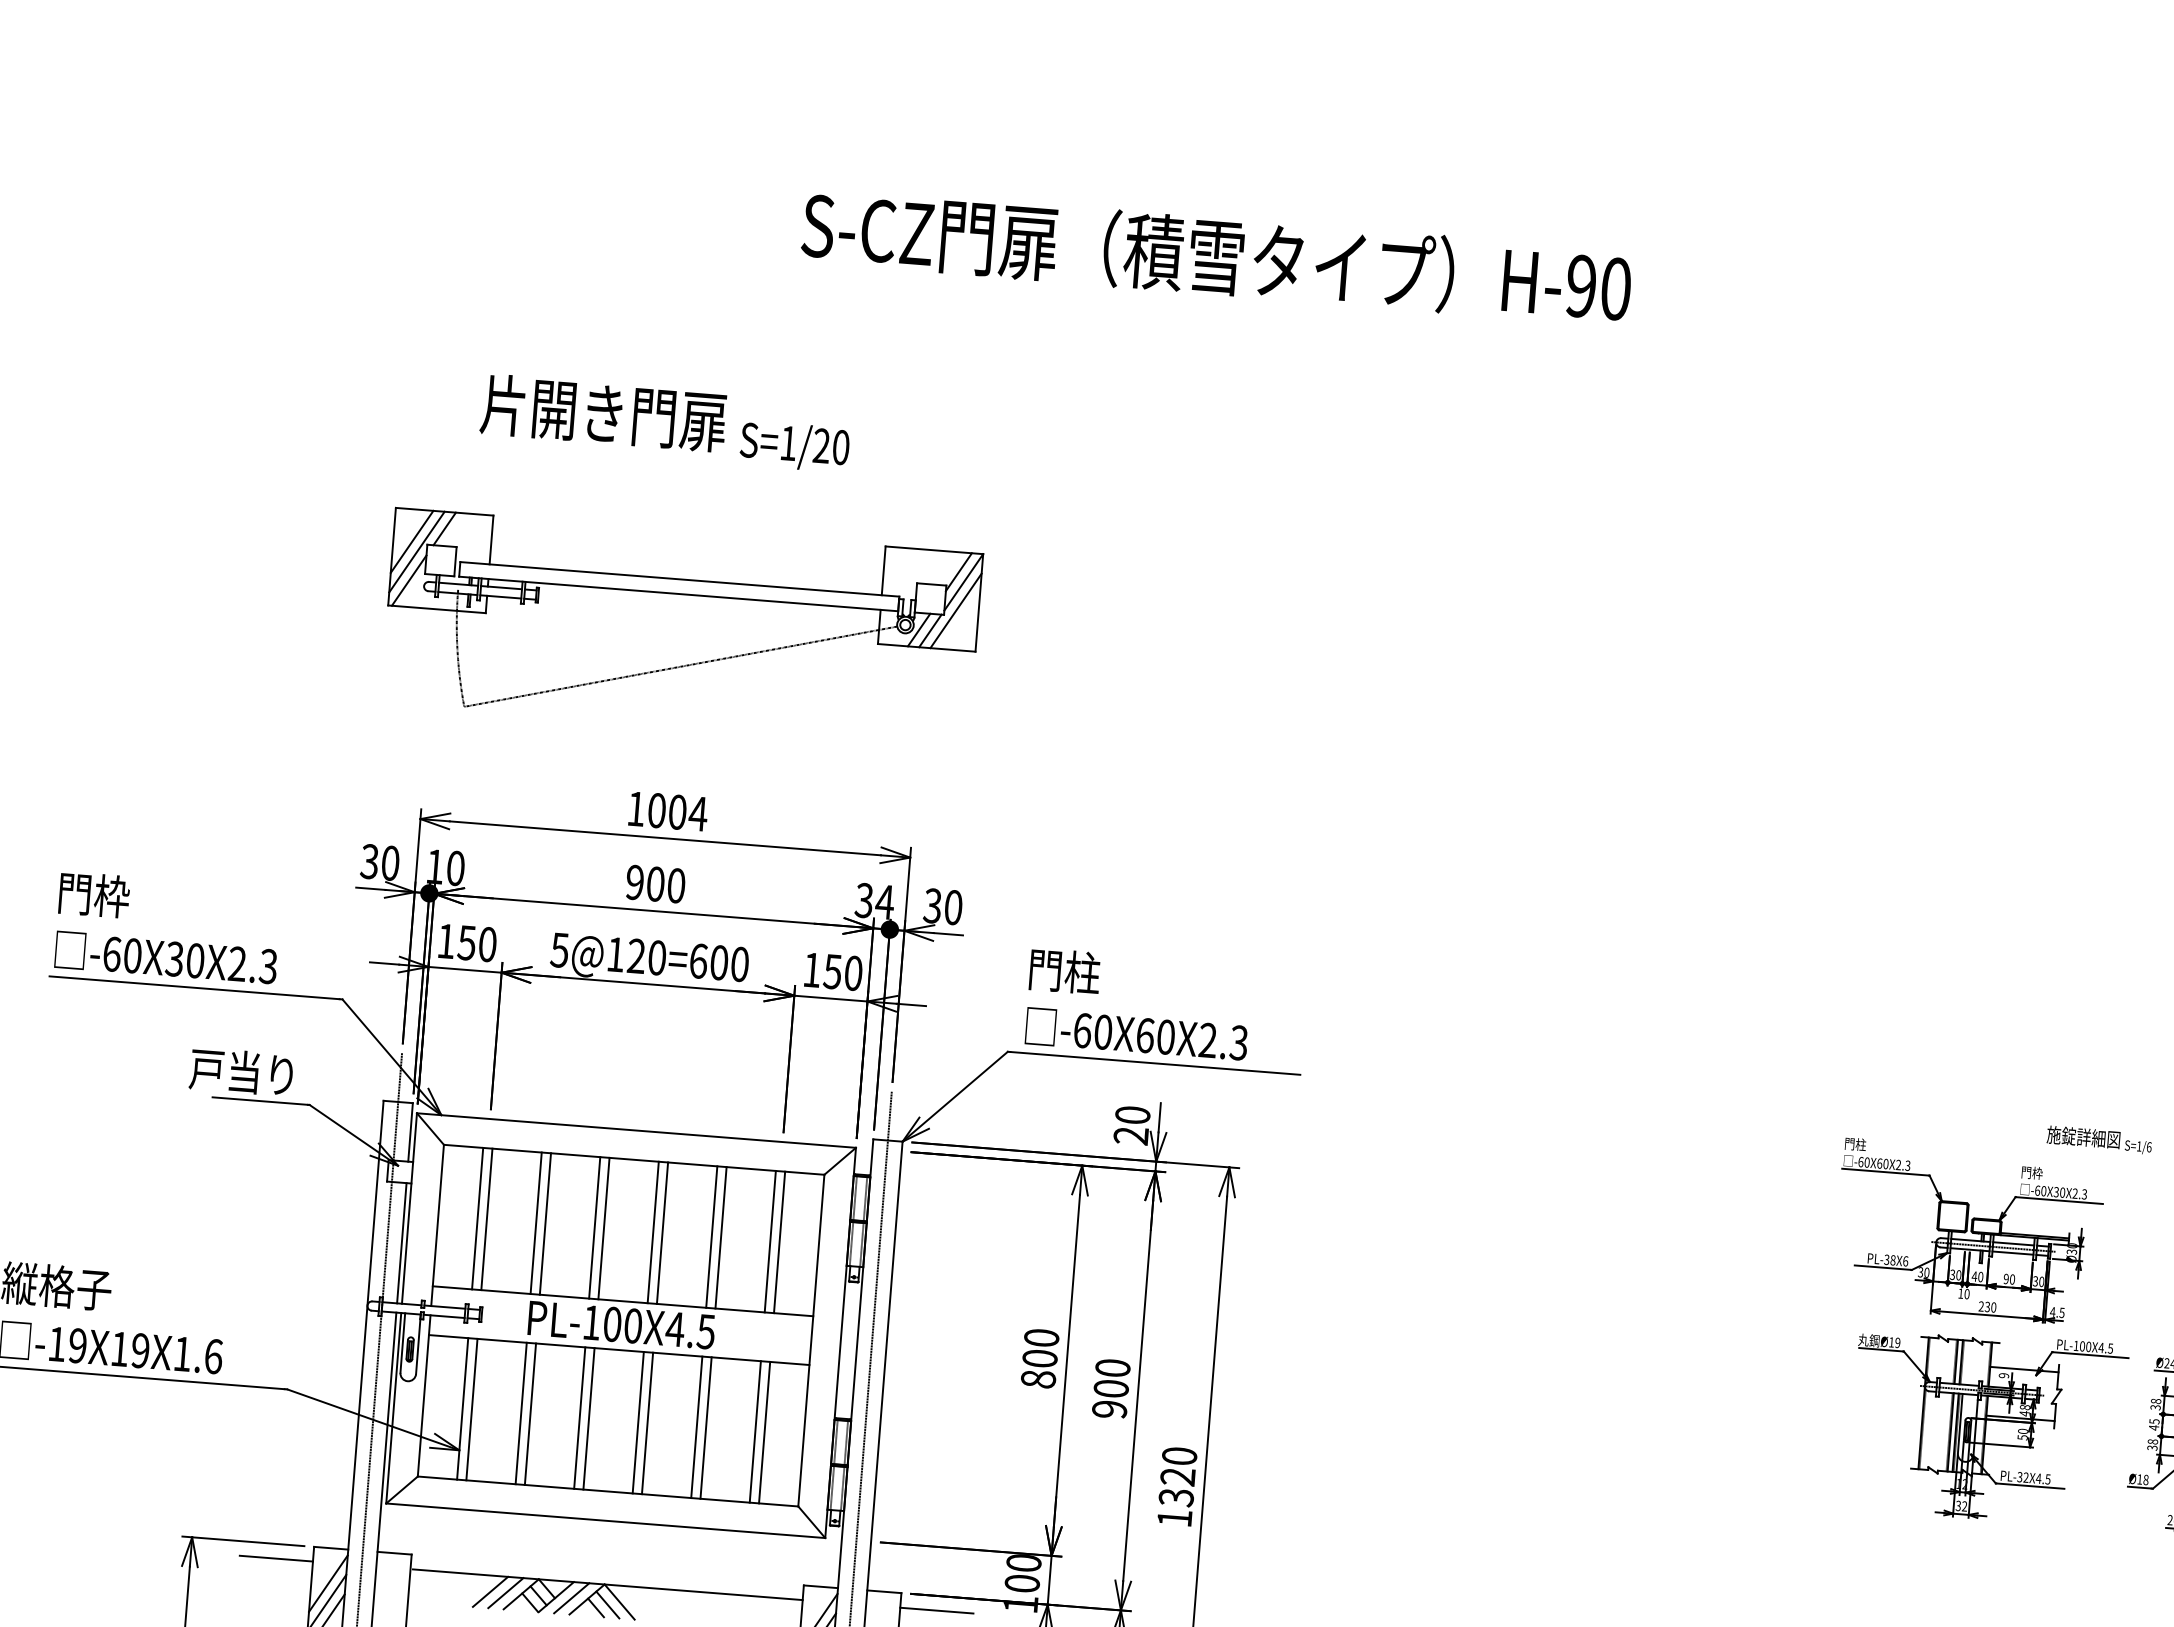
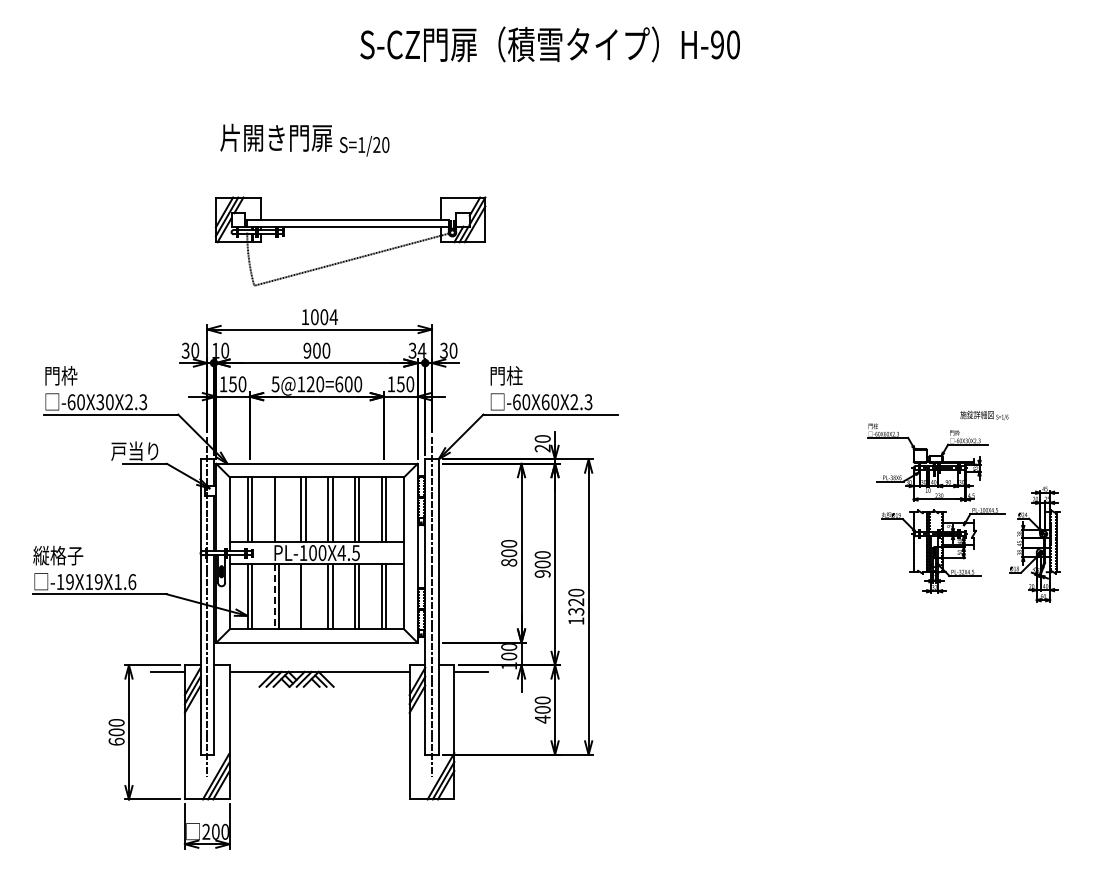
part: (681, 626) -> (350, 241), moved
line: (544, 1223) -> (278, 509), removed
line: (520, 1414) -> (274, 597), solid -> dashed
line: (588, 1417) -> (305, 596), removed

